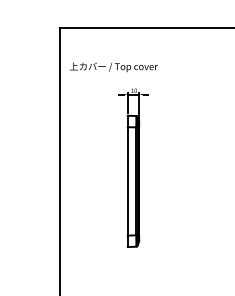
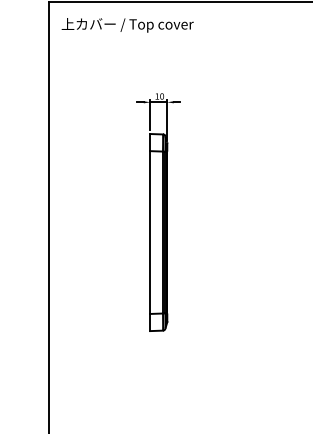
text: (113, 67) -> (127, 25), moved

